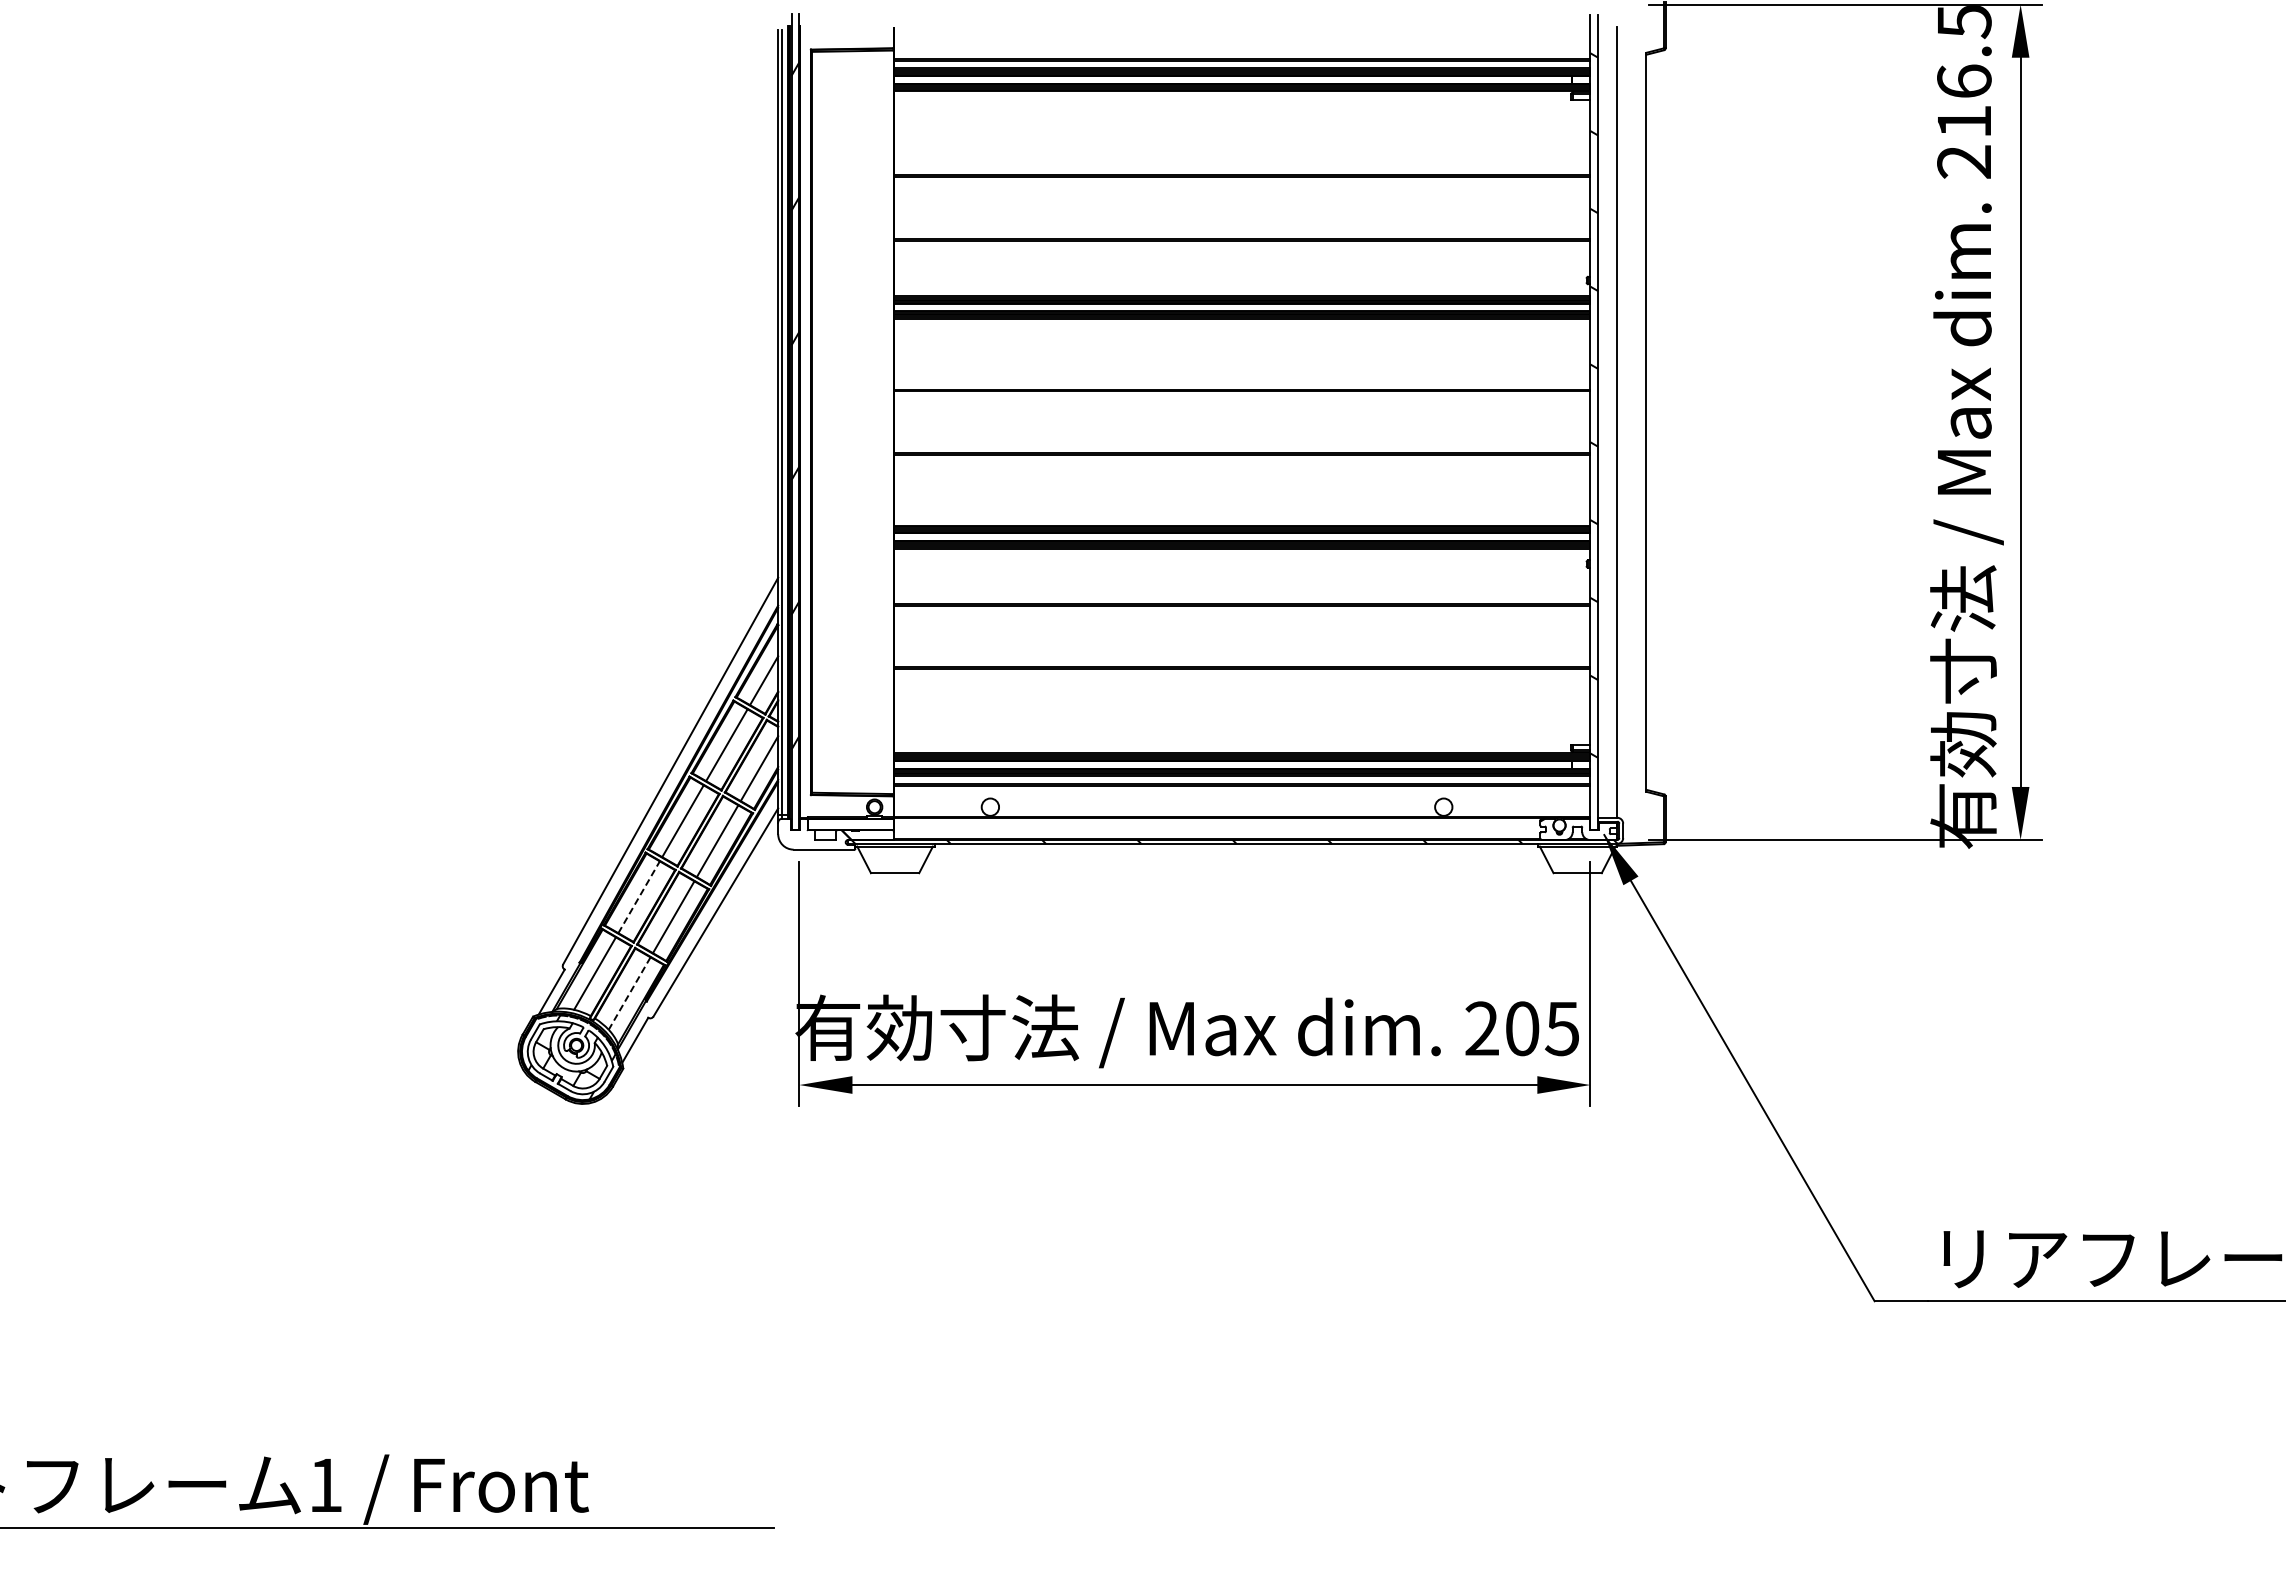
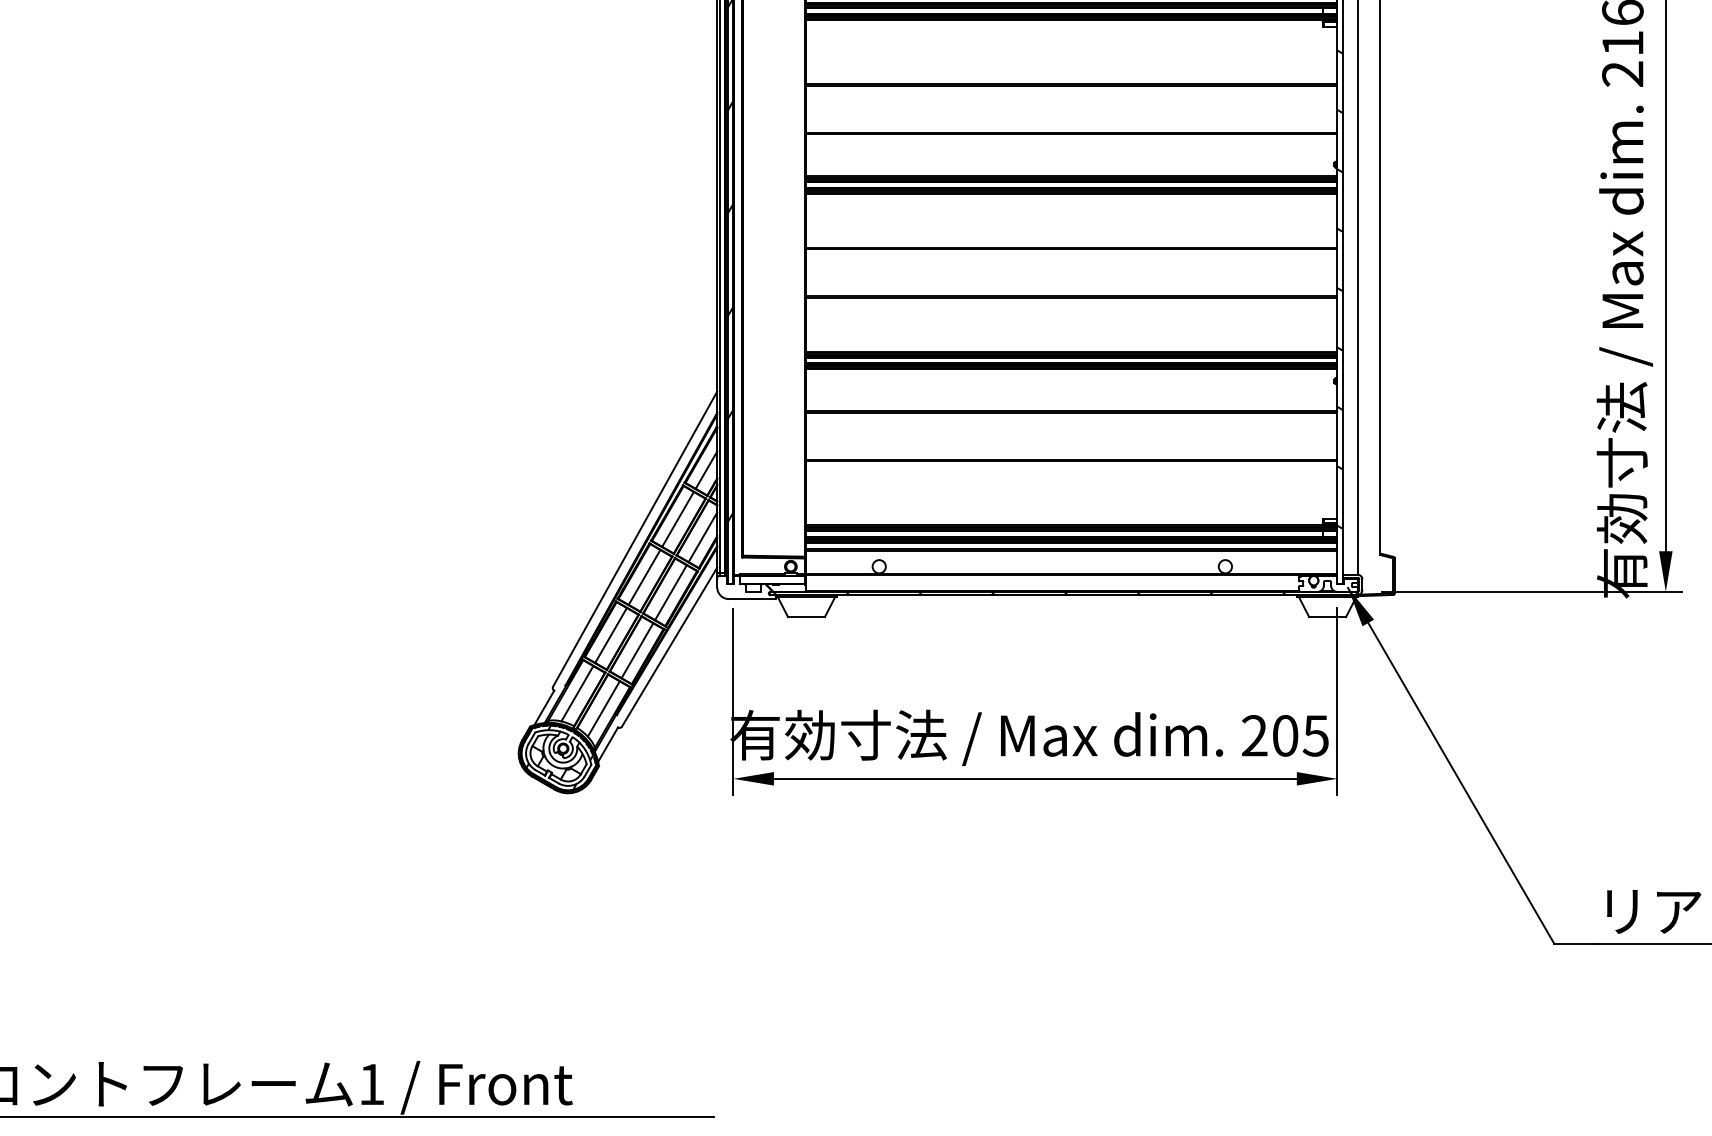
line: (639, 896) -> (611, 634), dashed -> solid
line: (629, 993) -> (603, 708), dashed -> solid

